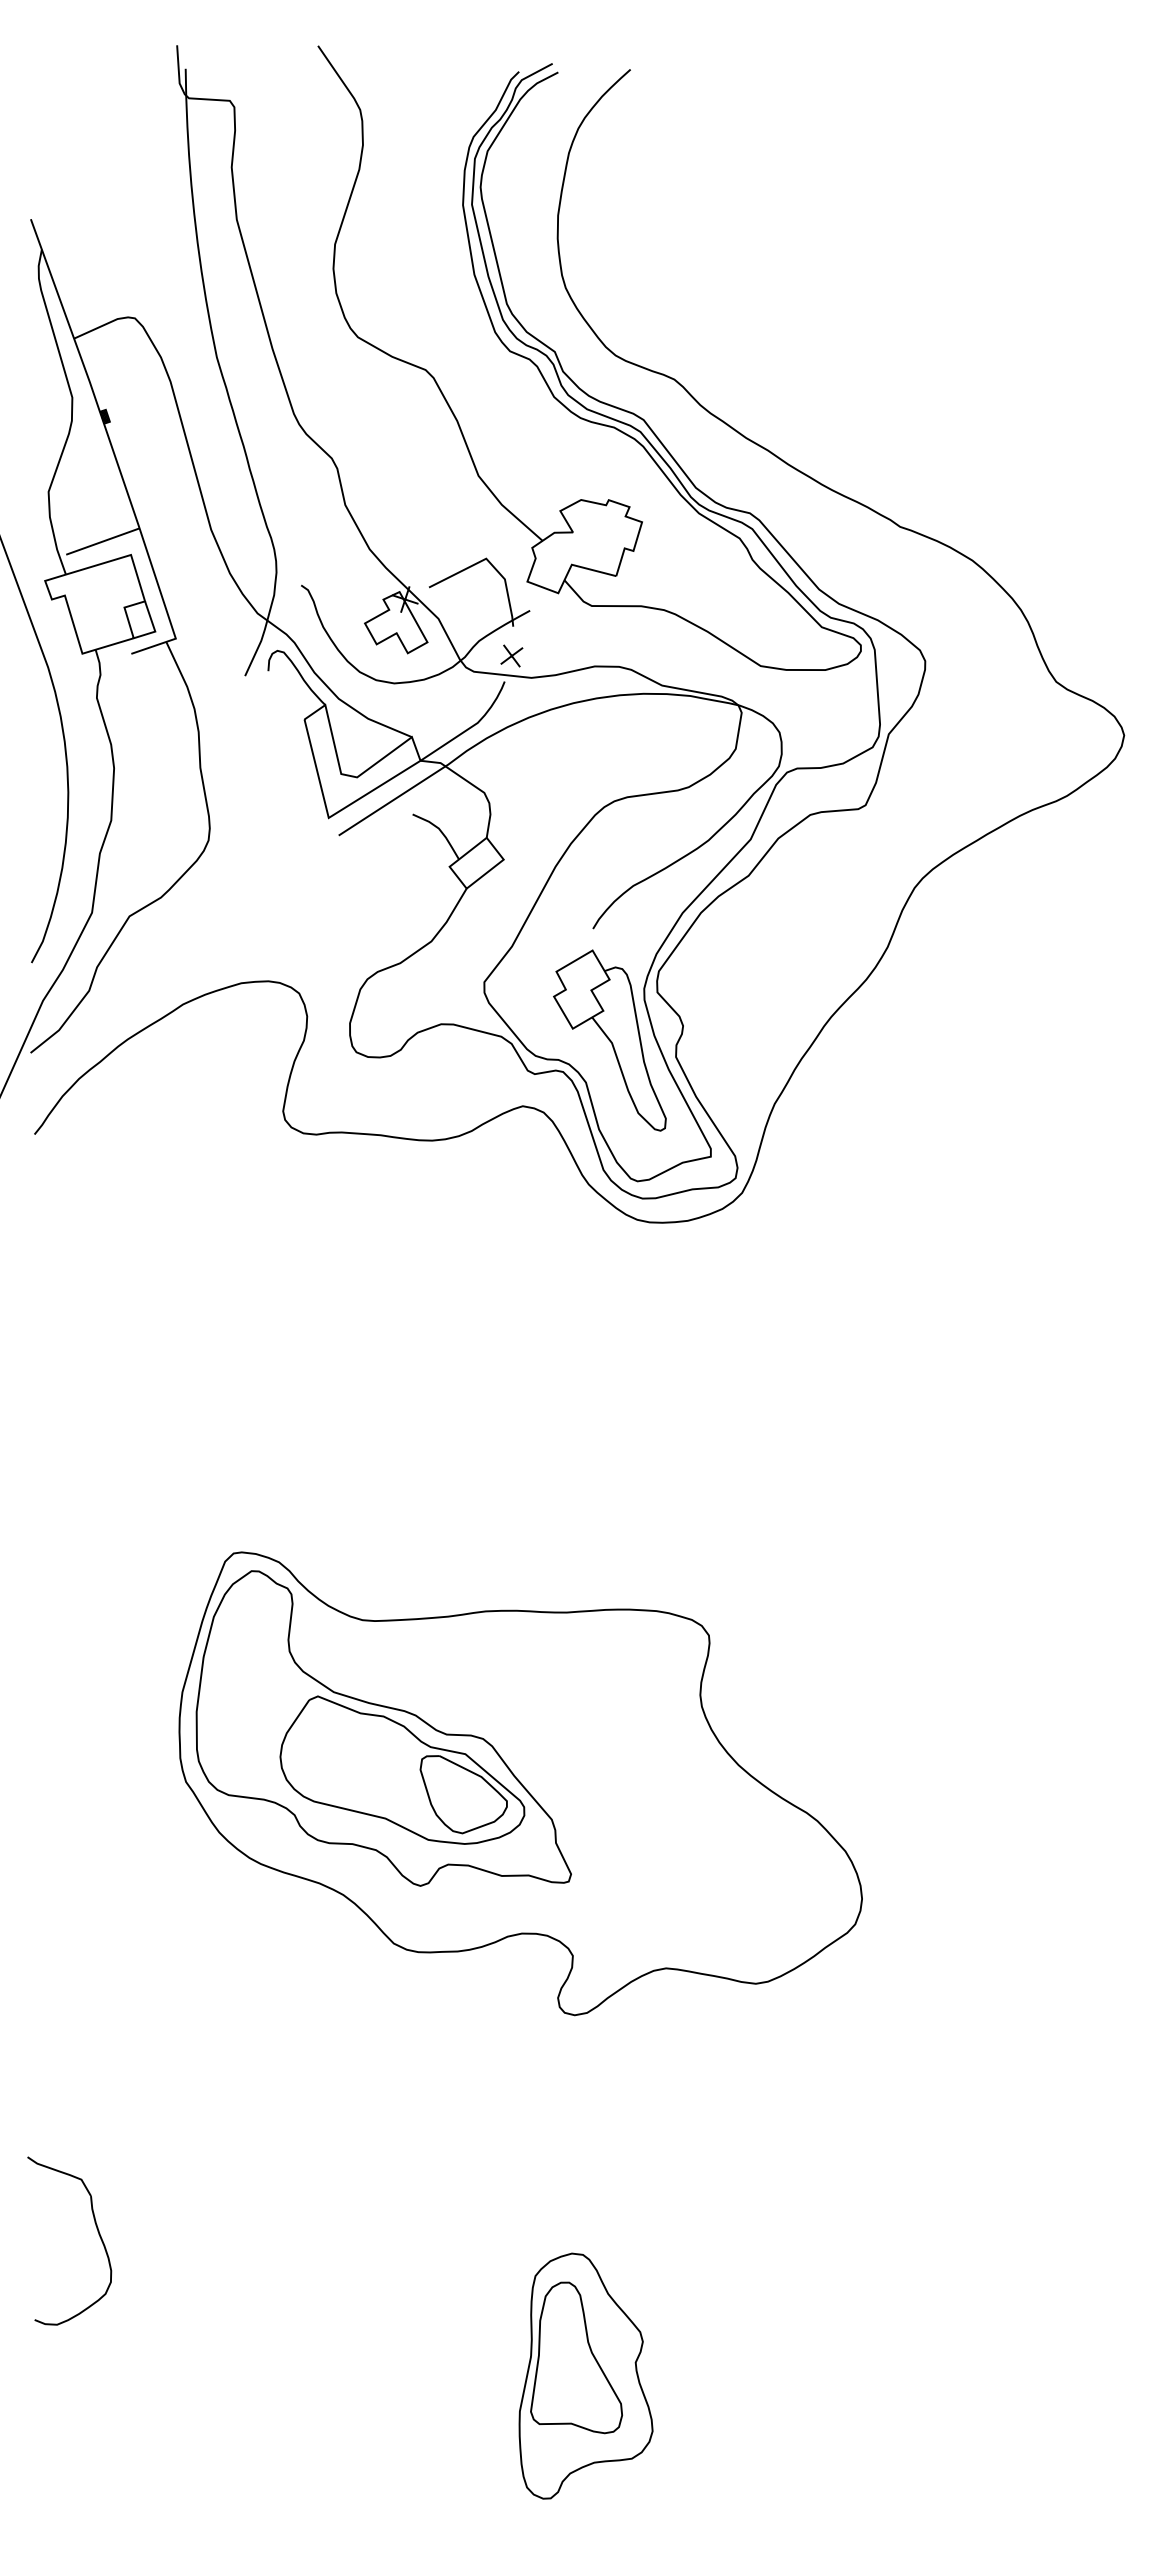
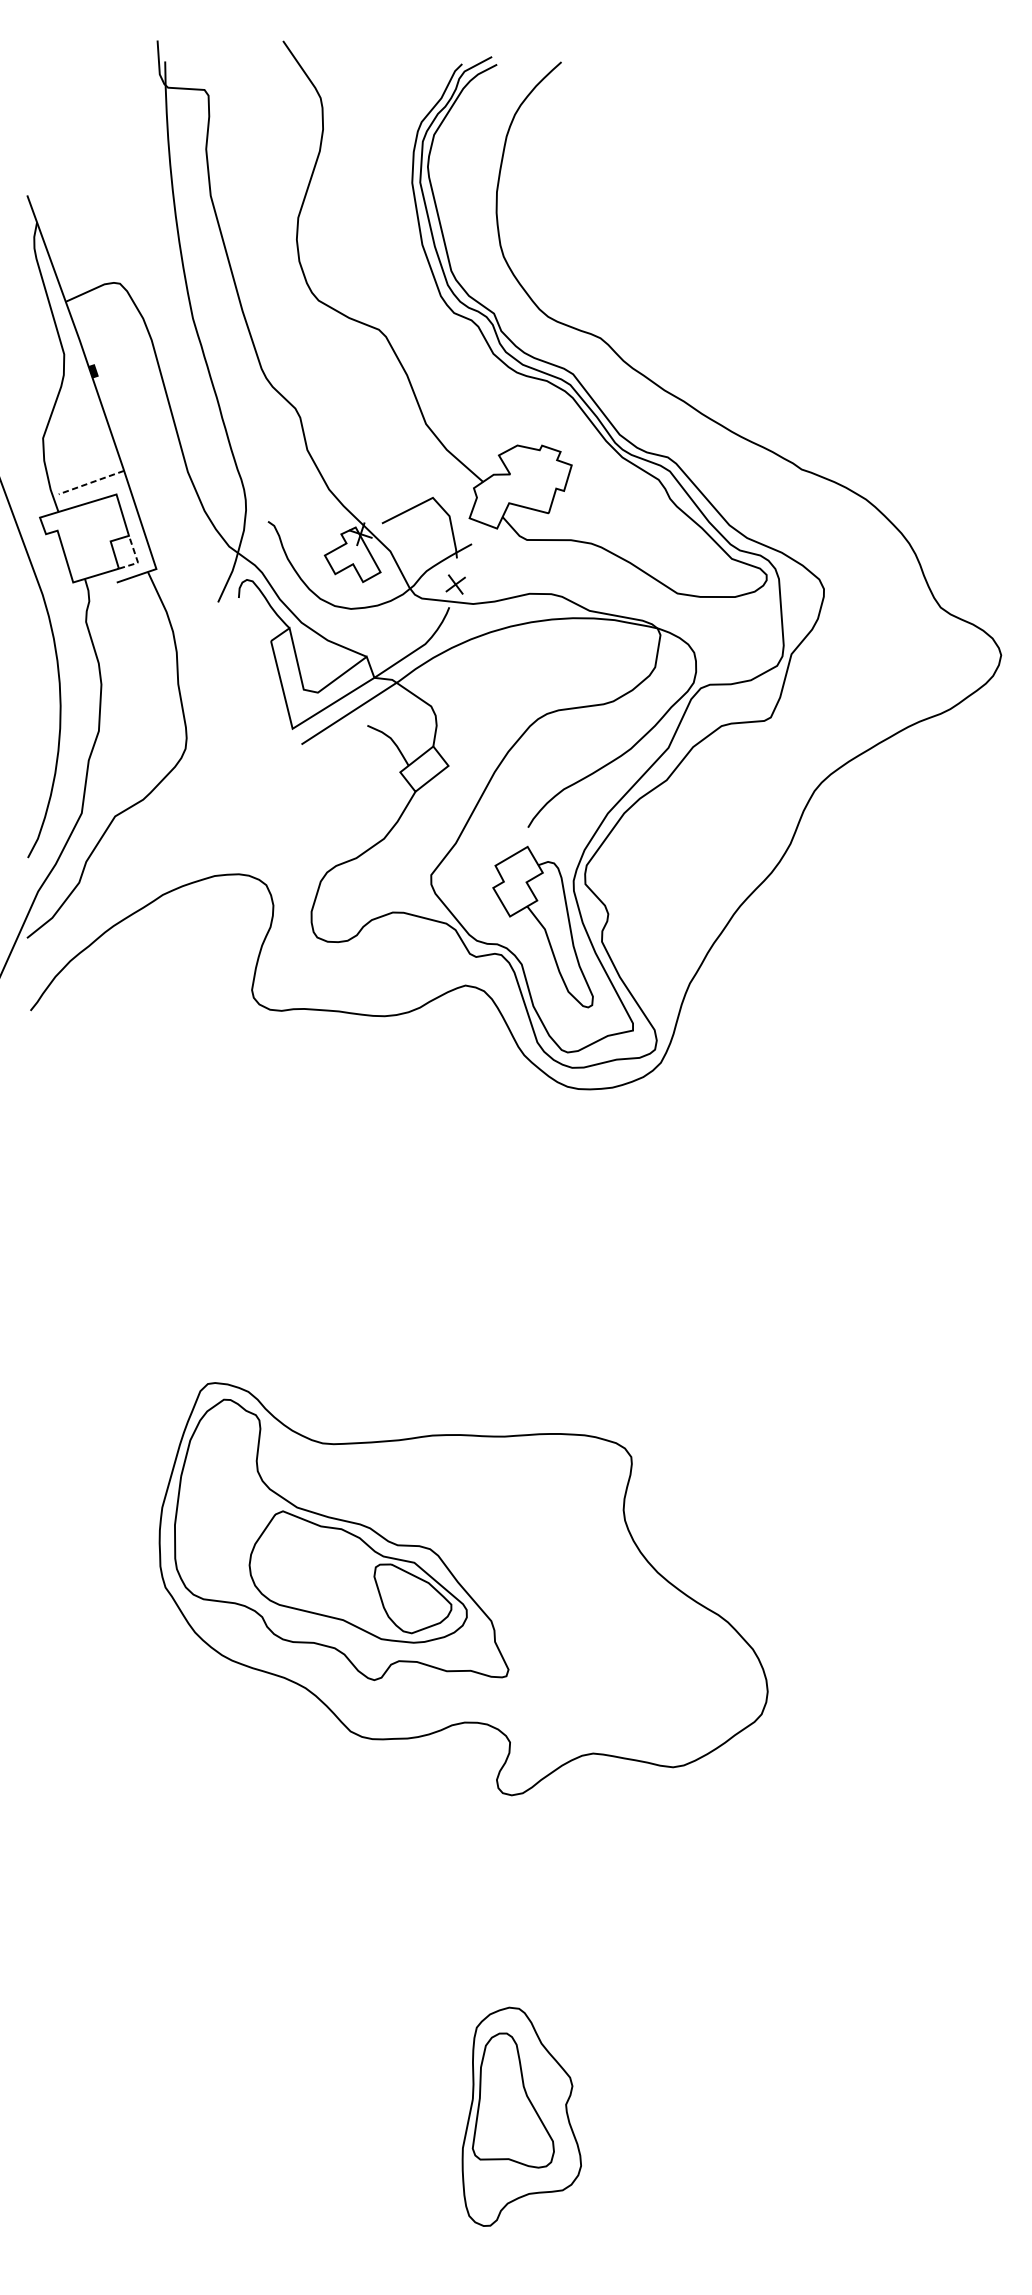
line: (102, 541) -> (91, 482), solid -> dashed
line: (154, 627) -> (137, 559), solid -> dashed
part: (97, 2231) -> (86, 1987), removed

